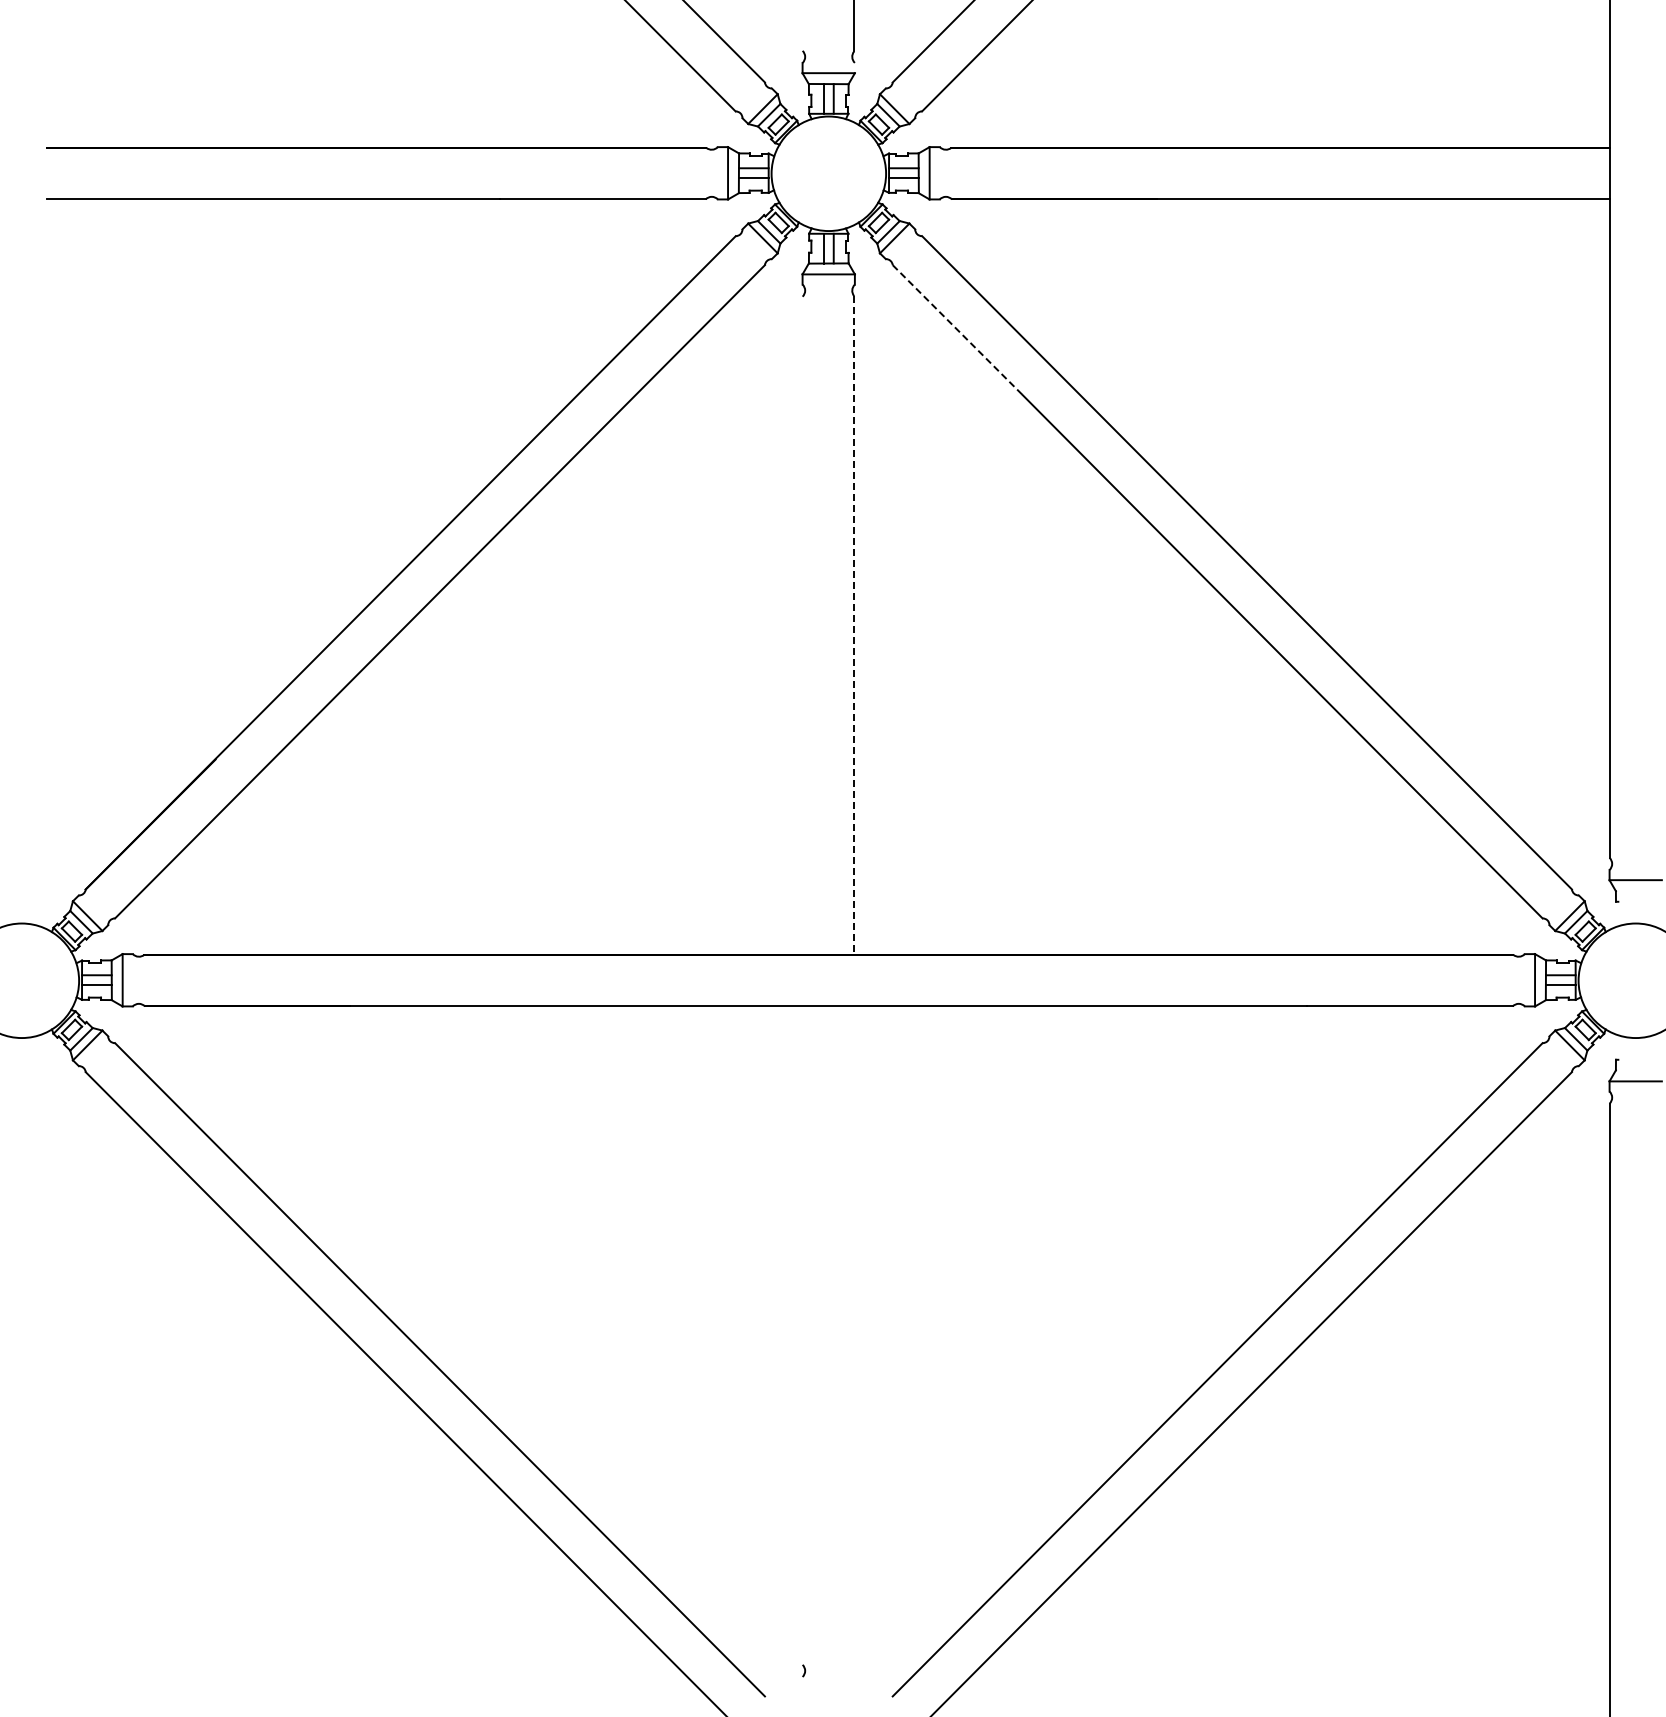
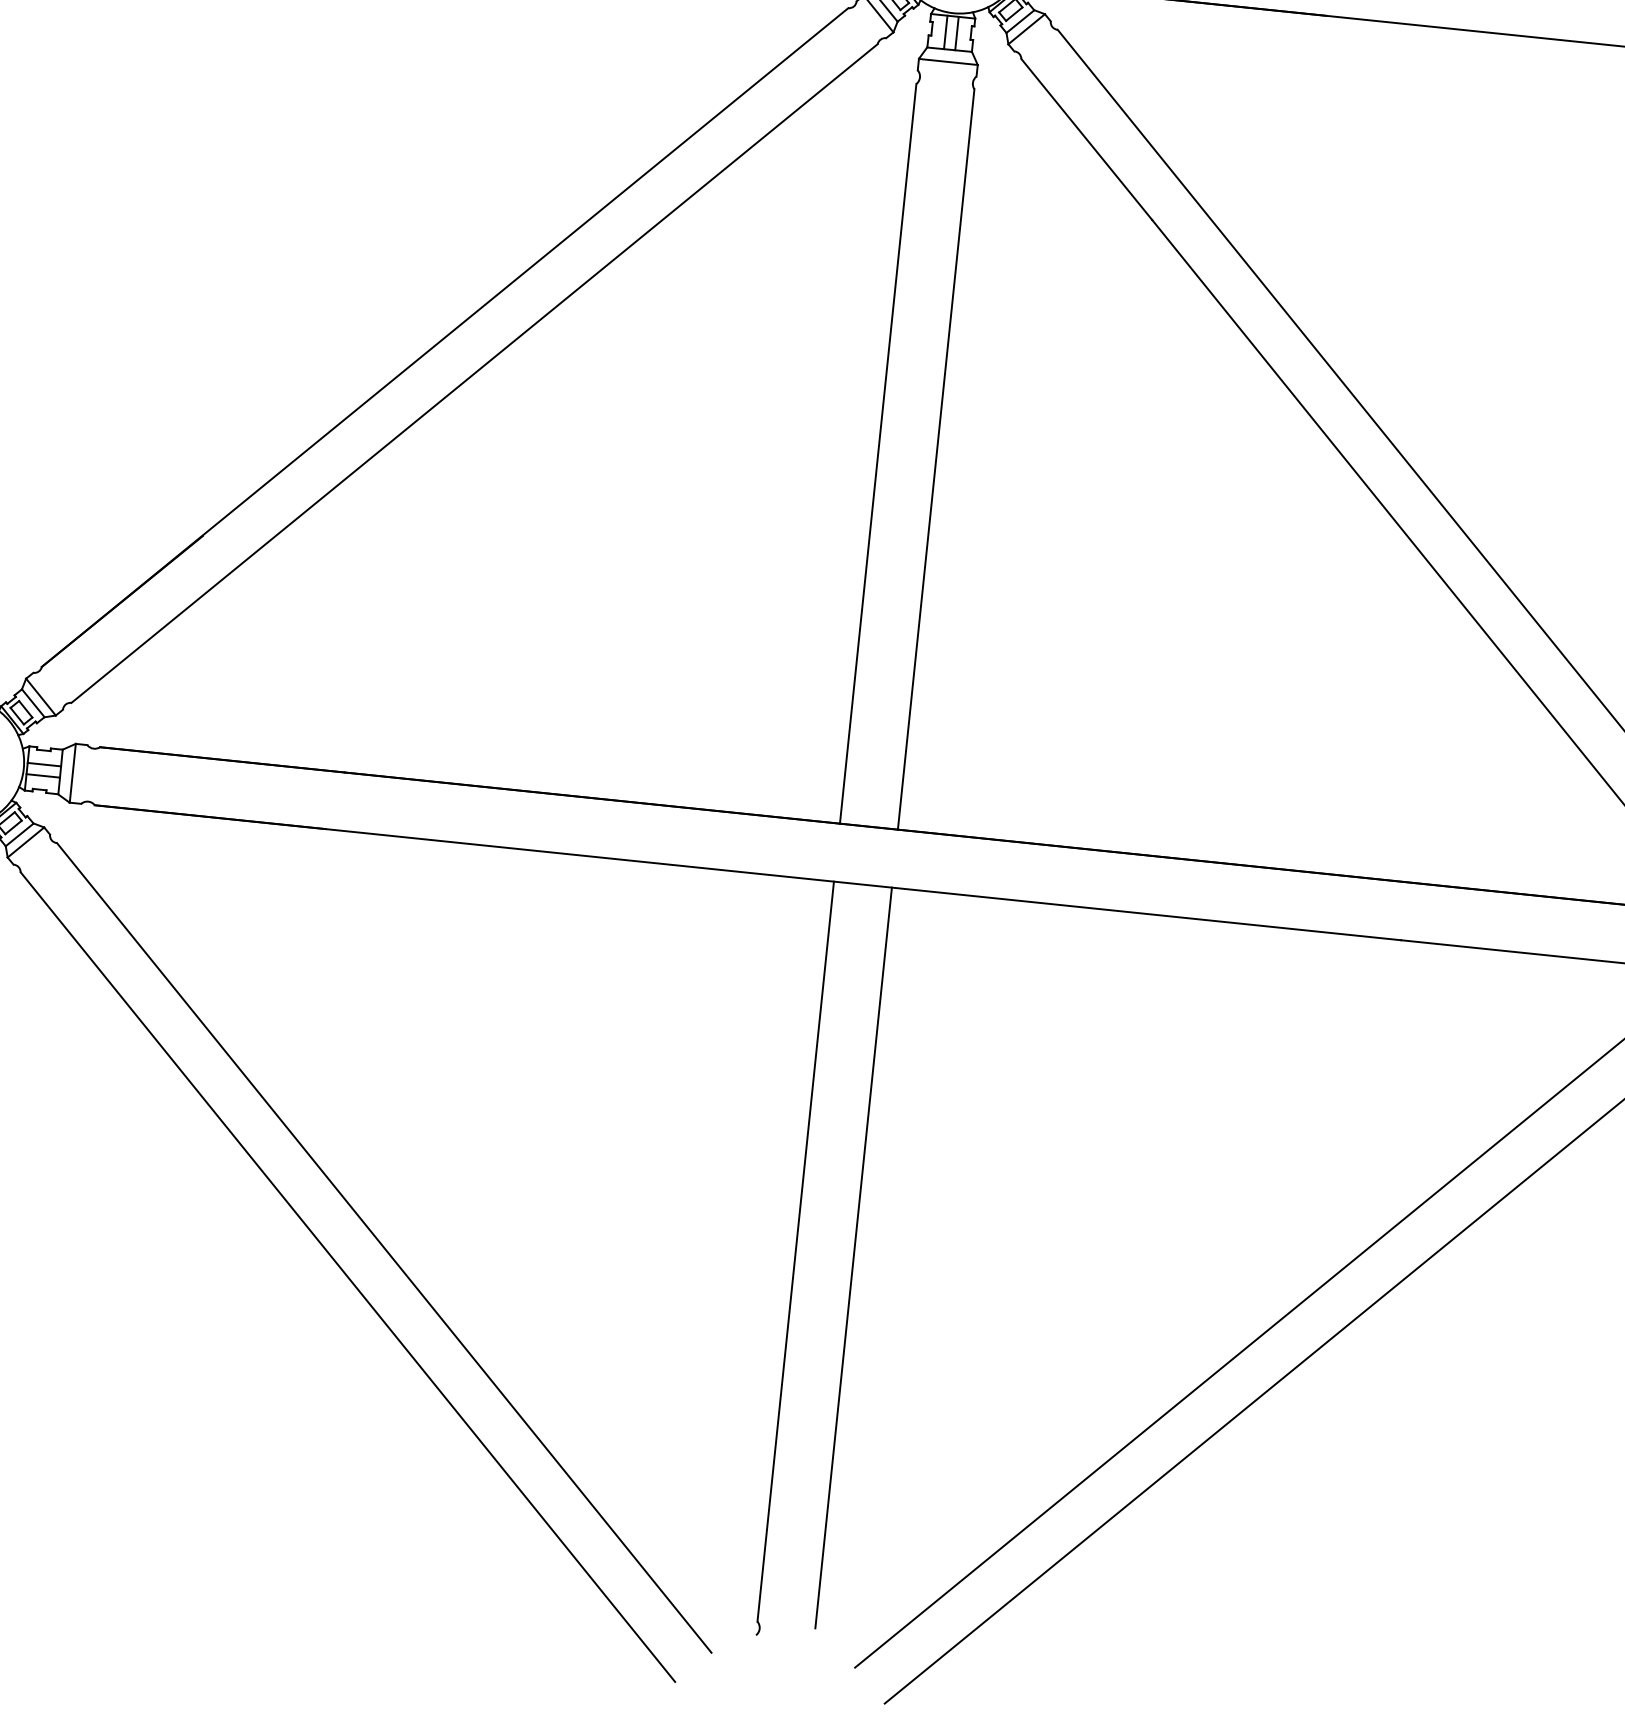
line: (957, 330) -> (1086, 139), dashed -> solid
line: (802, 625) -> (878, 453), added
line: (854, 625) -> (936, 459), dashed -> solid
line: (802, 1335) -> (795, 1251), added
line: (854, 1335) -> (854, 1257), added

